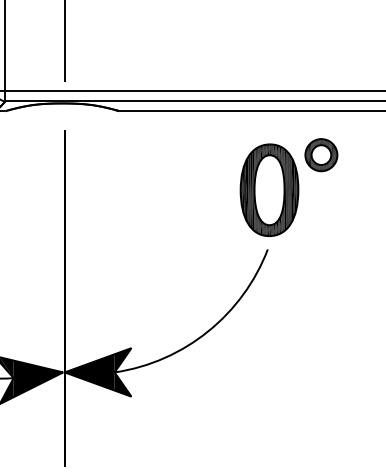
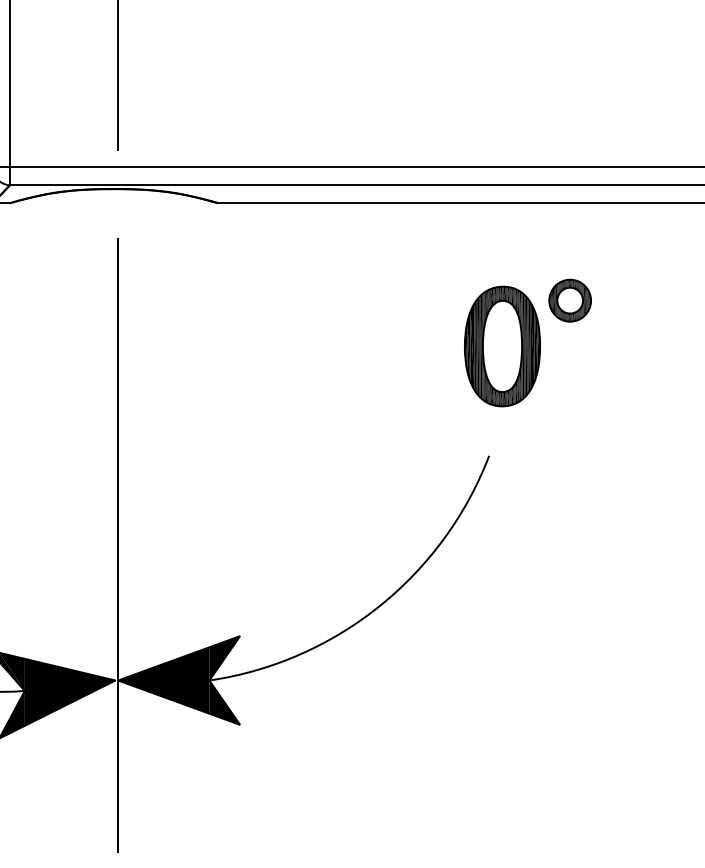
part: (288, 187) -> (526, 342), size x0.71

